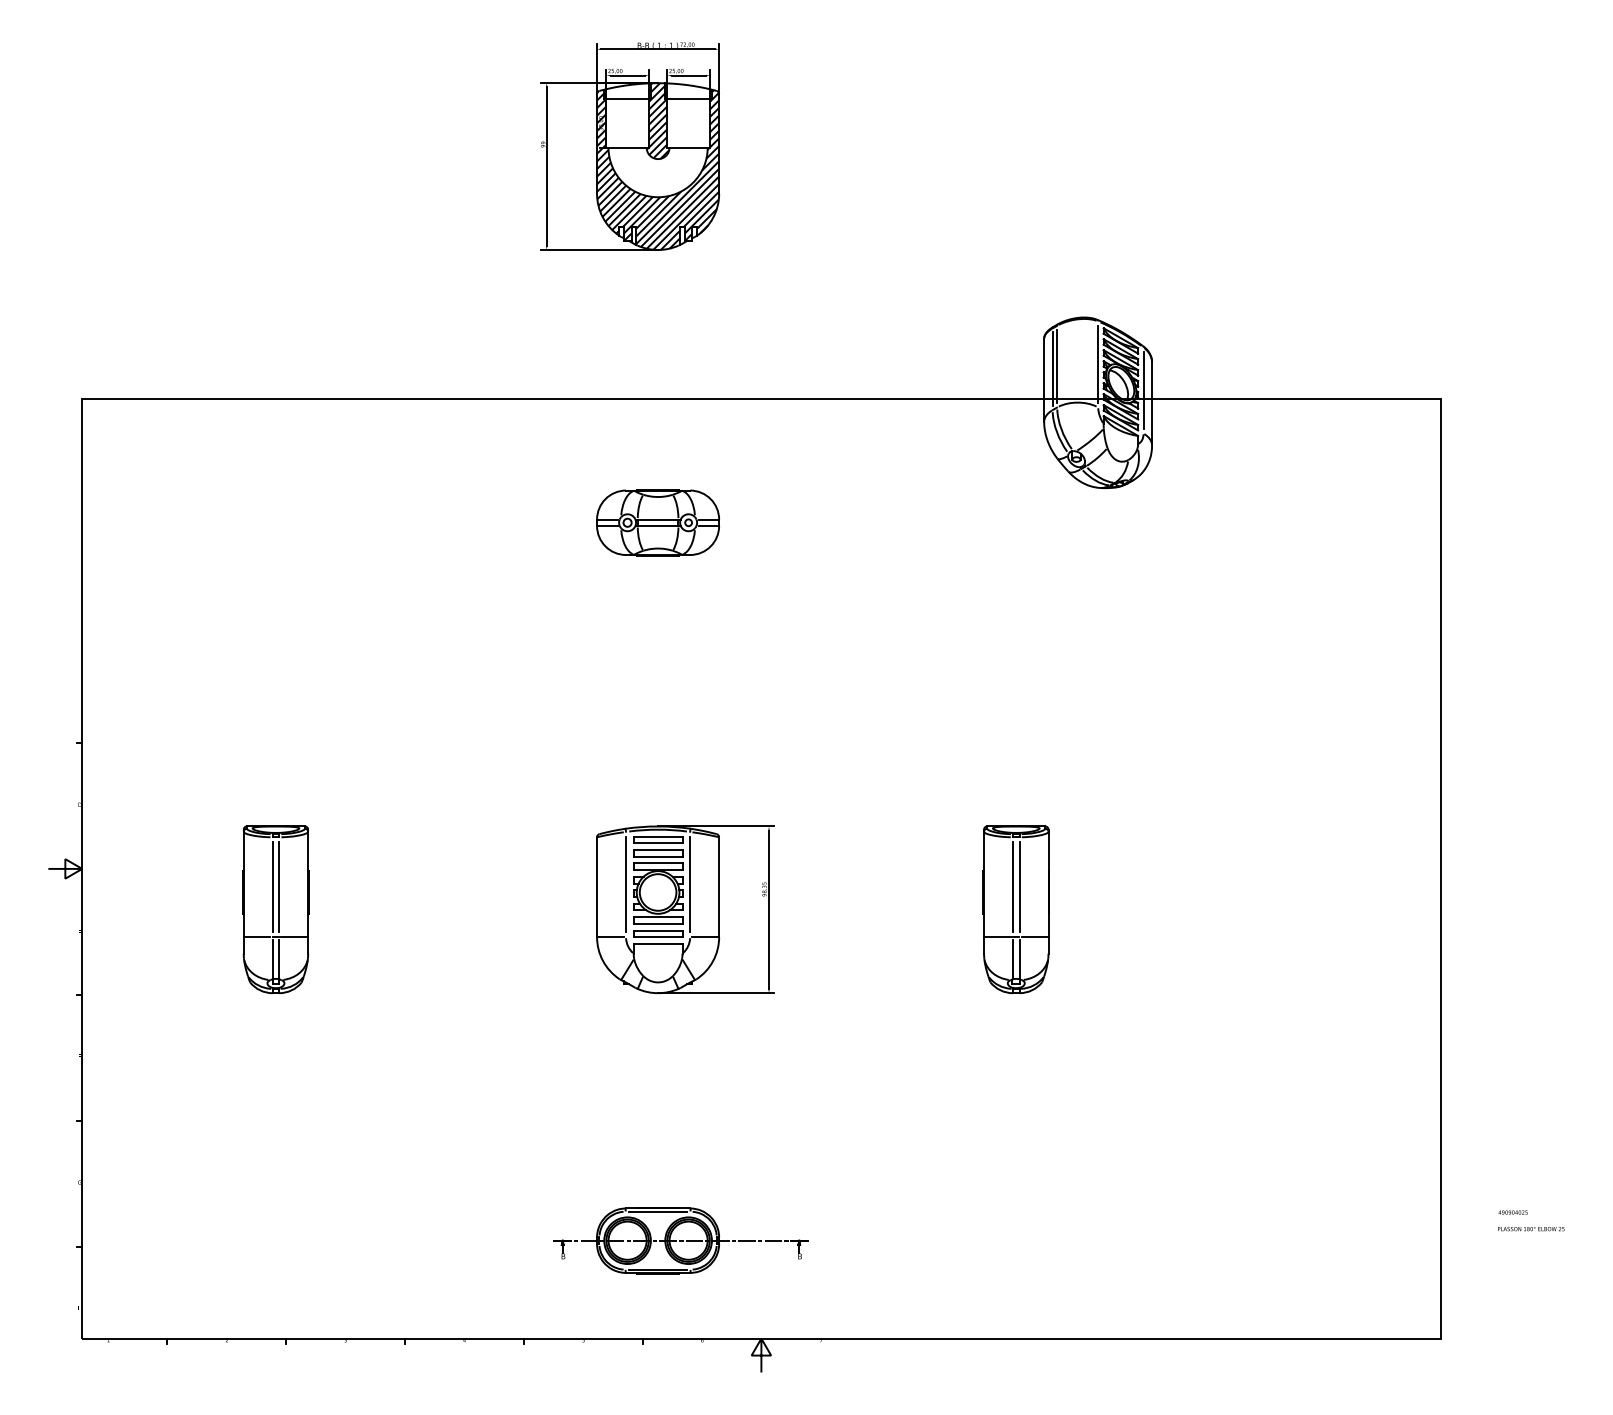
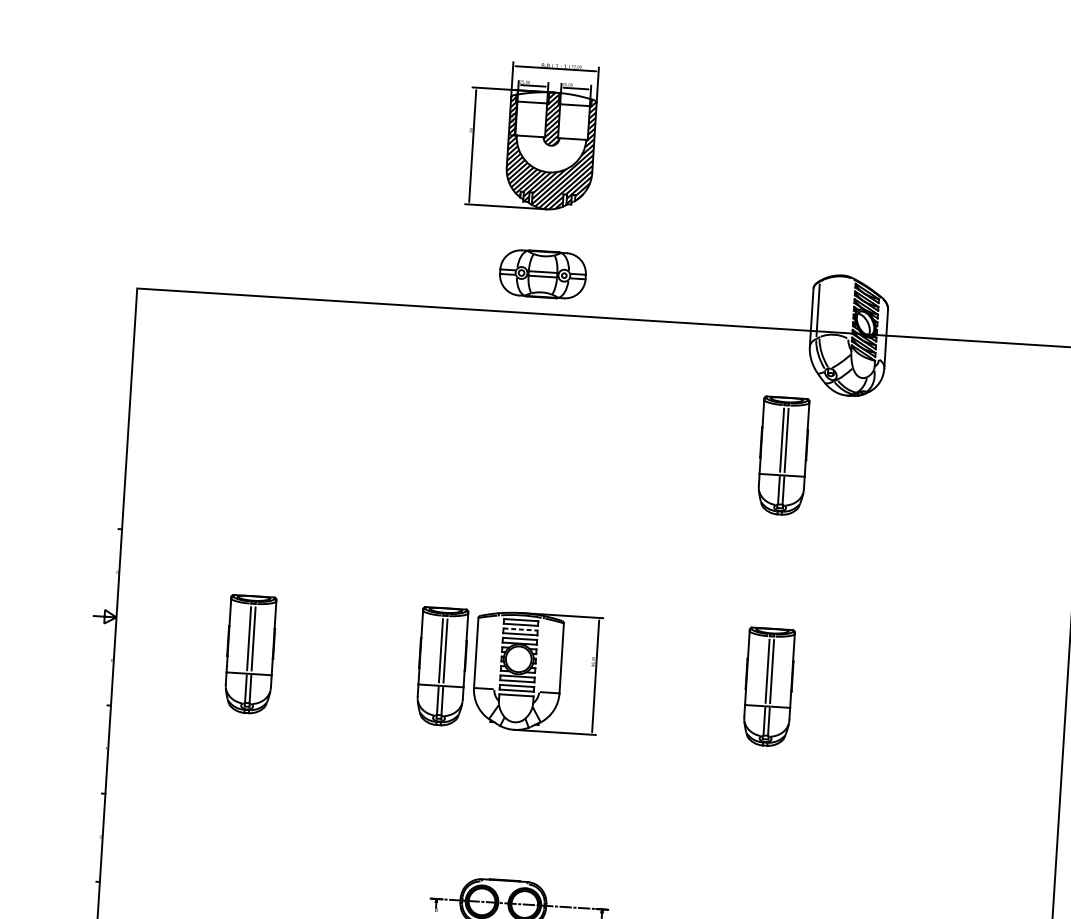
line: (1098, 364) -> (850, 308), removed
line: (1057, 366) -> (821, 308), removed
line: (1143, 390) -> (880, 329), removed
part: (657, 522) -> (542, 274), moved
part: (1015, 579) -> (782, 455), added
line: (658, 849) -> (520, 629), solid -> dashed
line: (626, 884) -> (496, 652), removed
line: (690, 884) -> (541, 655), removed
part: (549, 909) -> (441, 666), added
line: (657, 1211) -> (504, 882), removed

